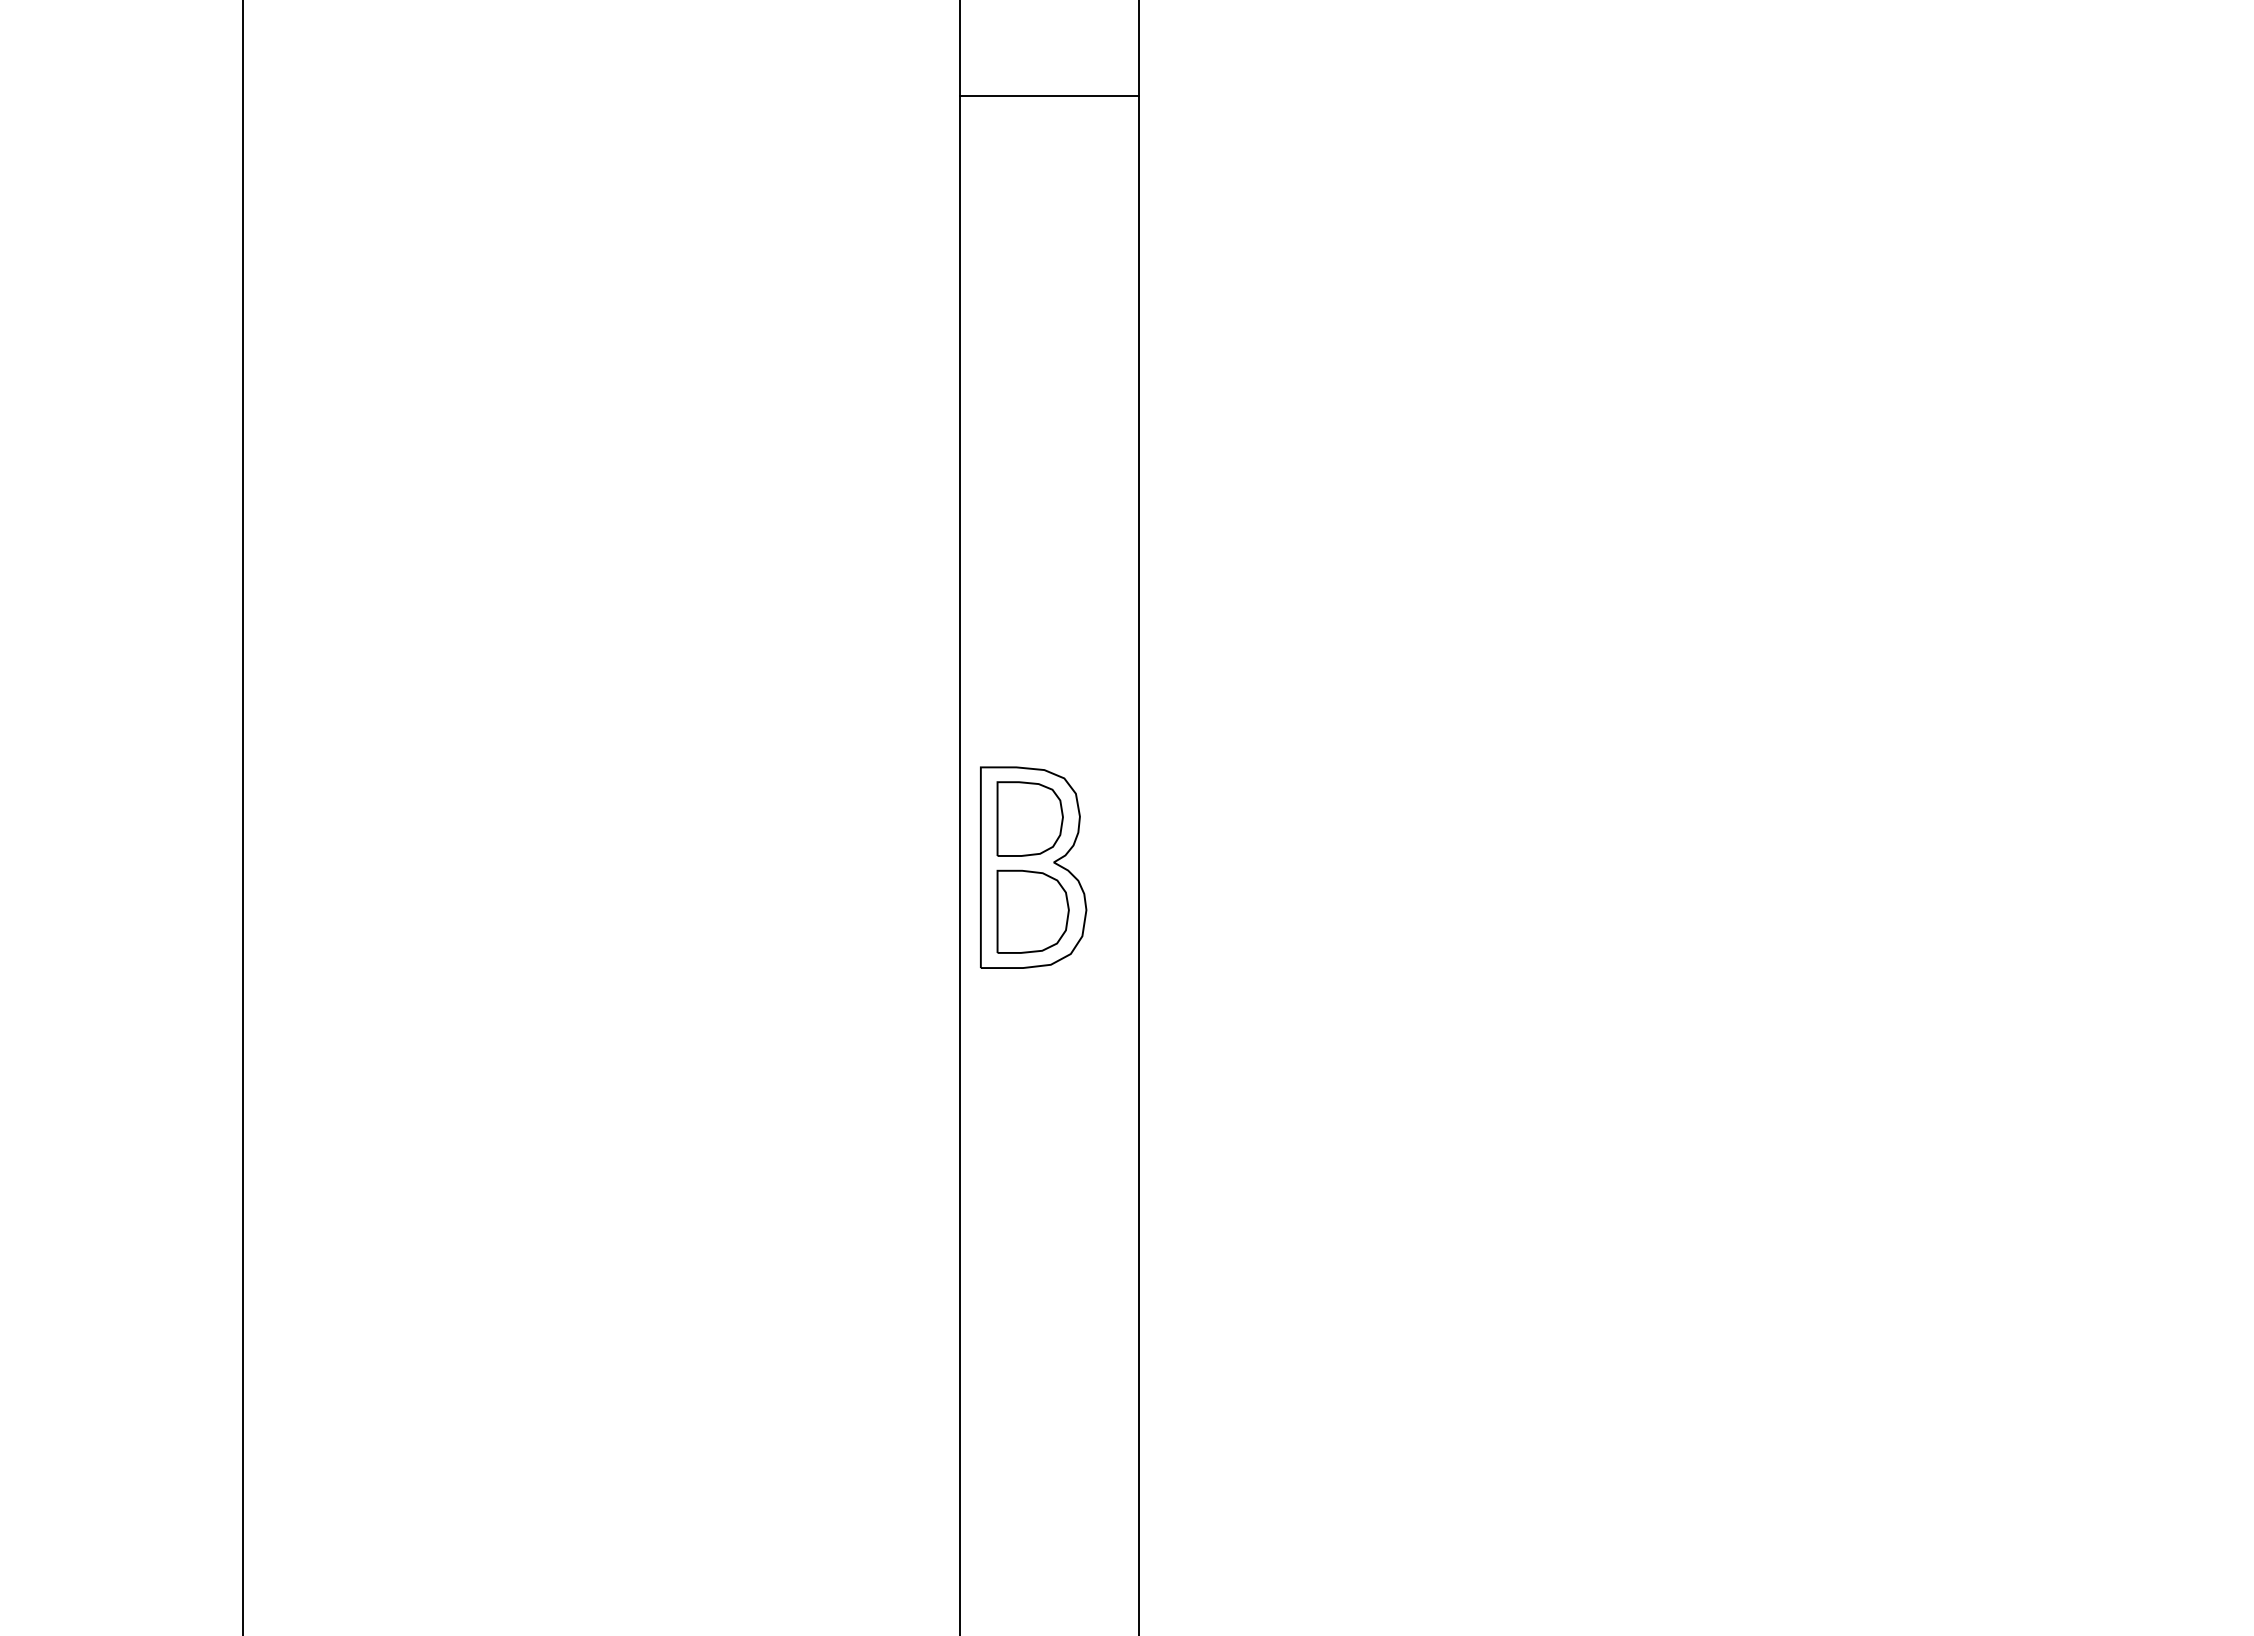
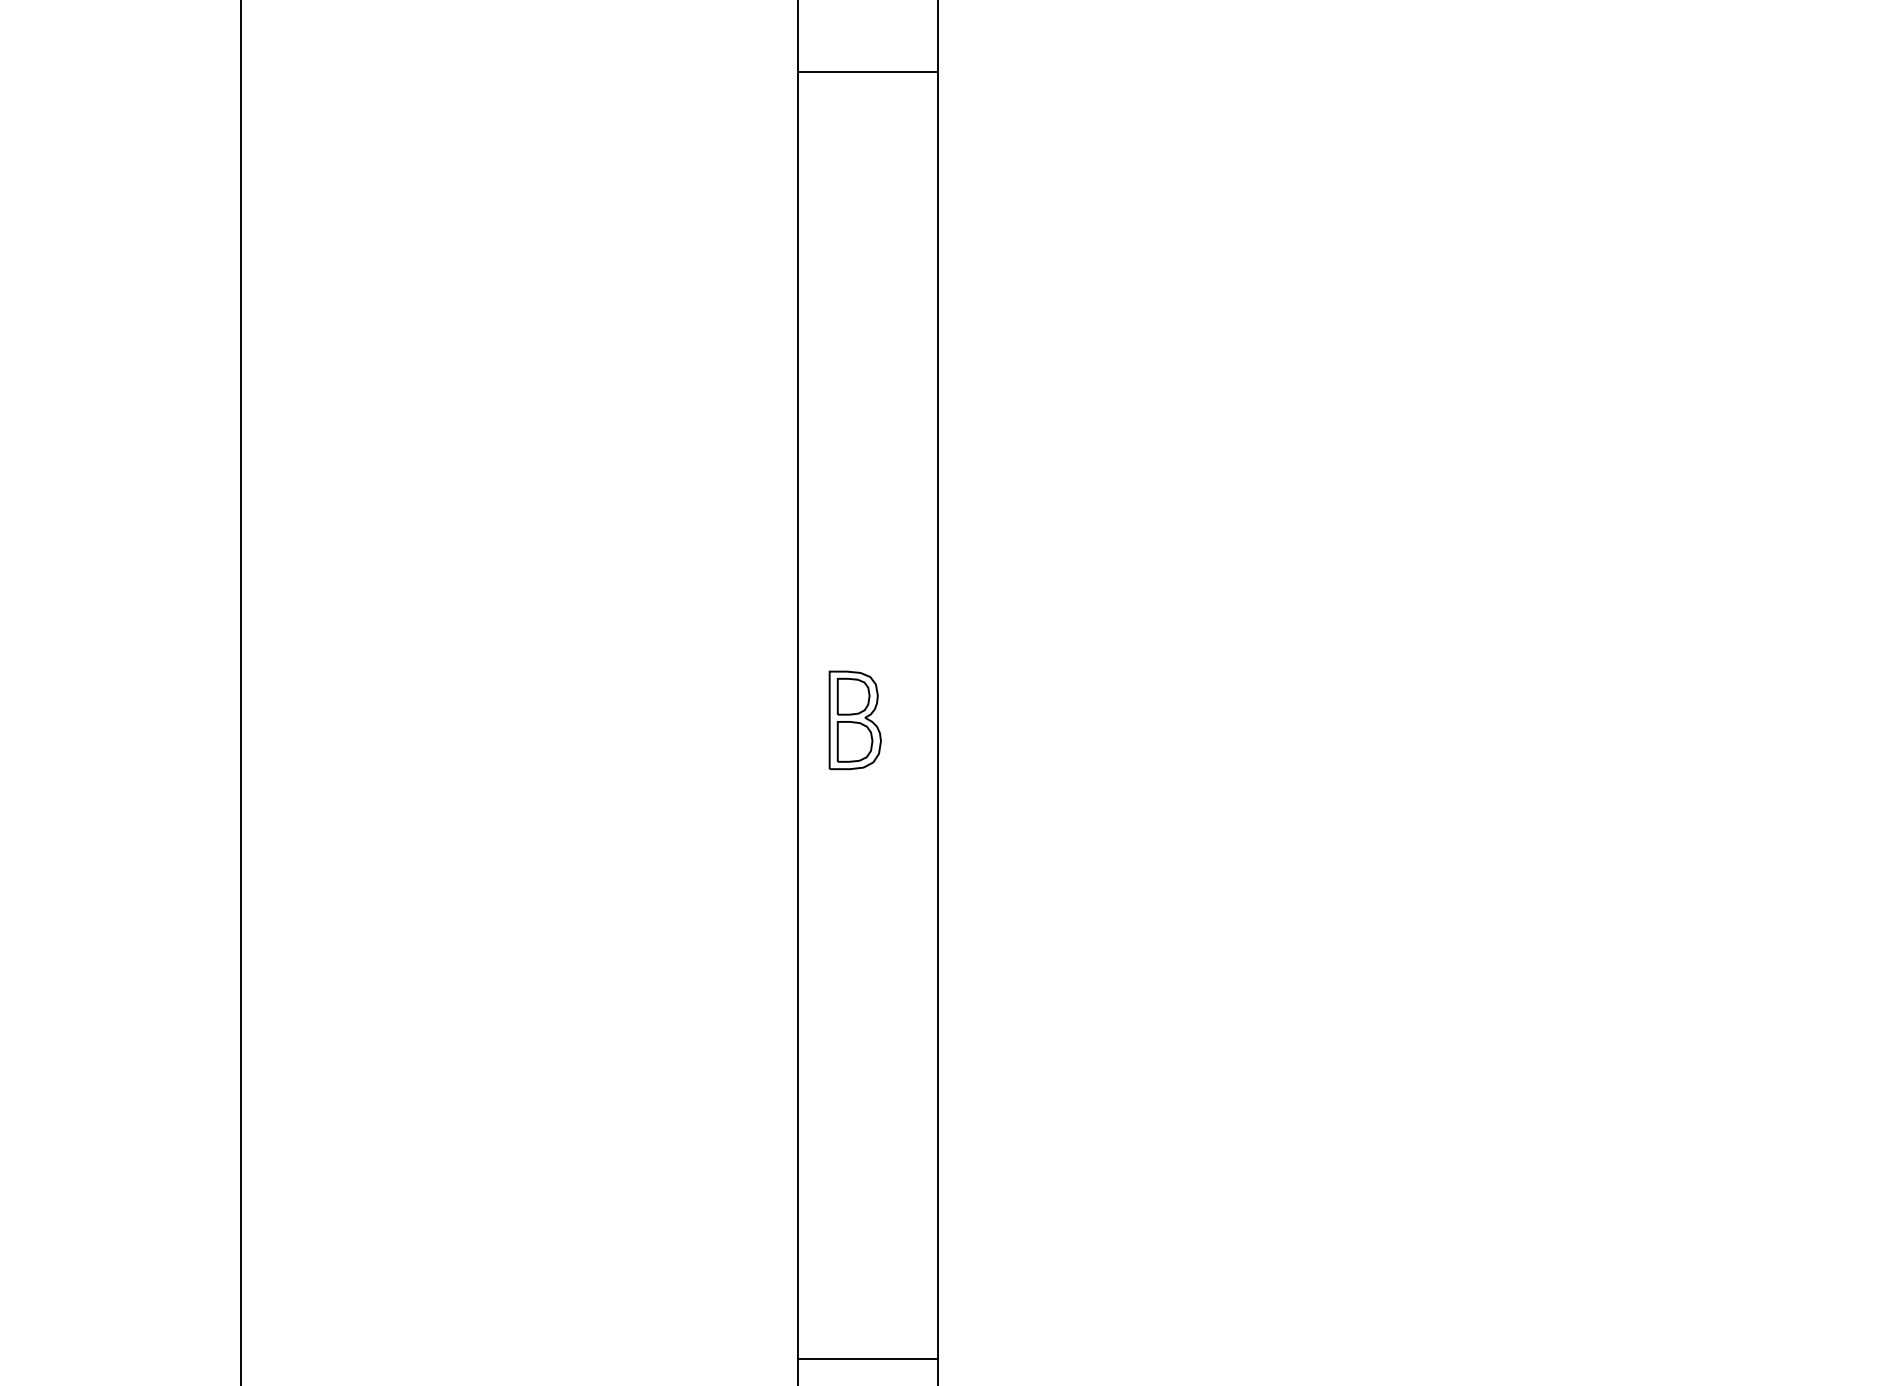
line: (1049, 96) -> (867, 72), moved
part: (1032, 867) -> (854, 720), size x0.62

